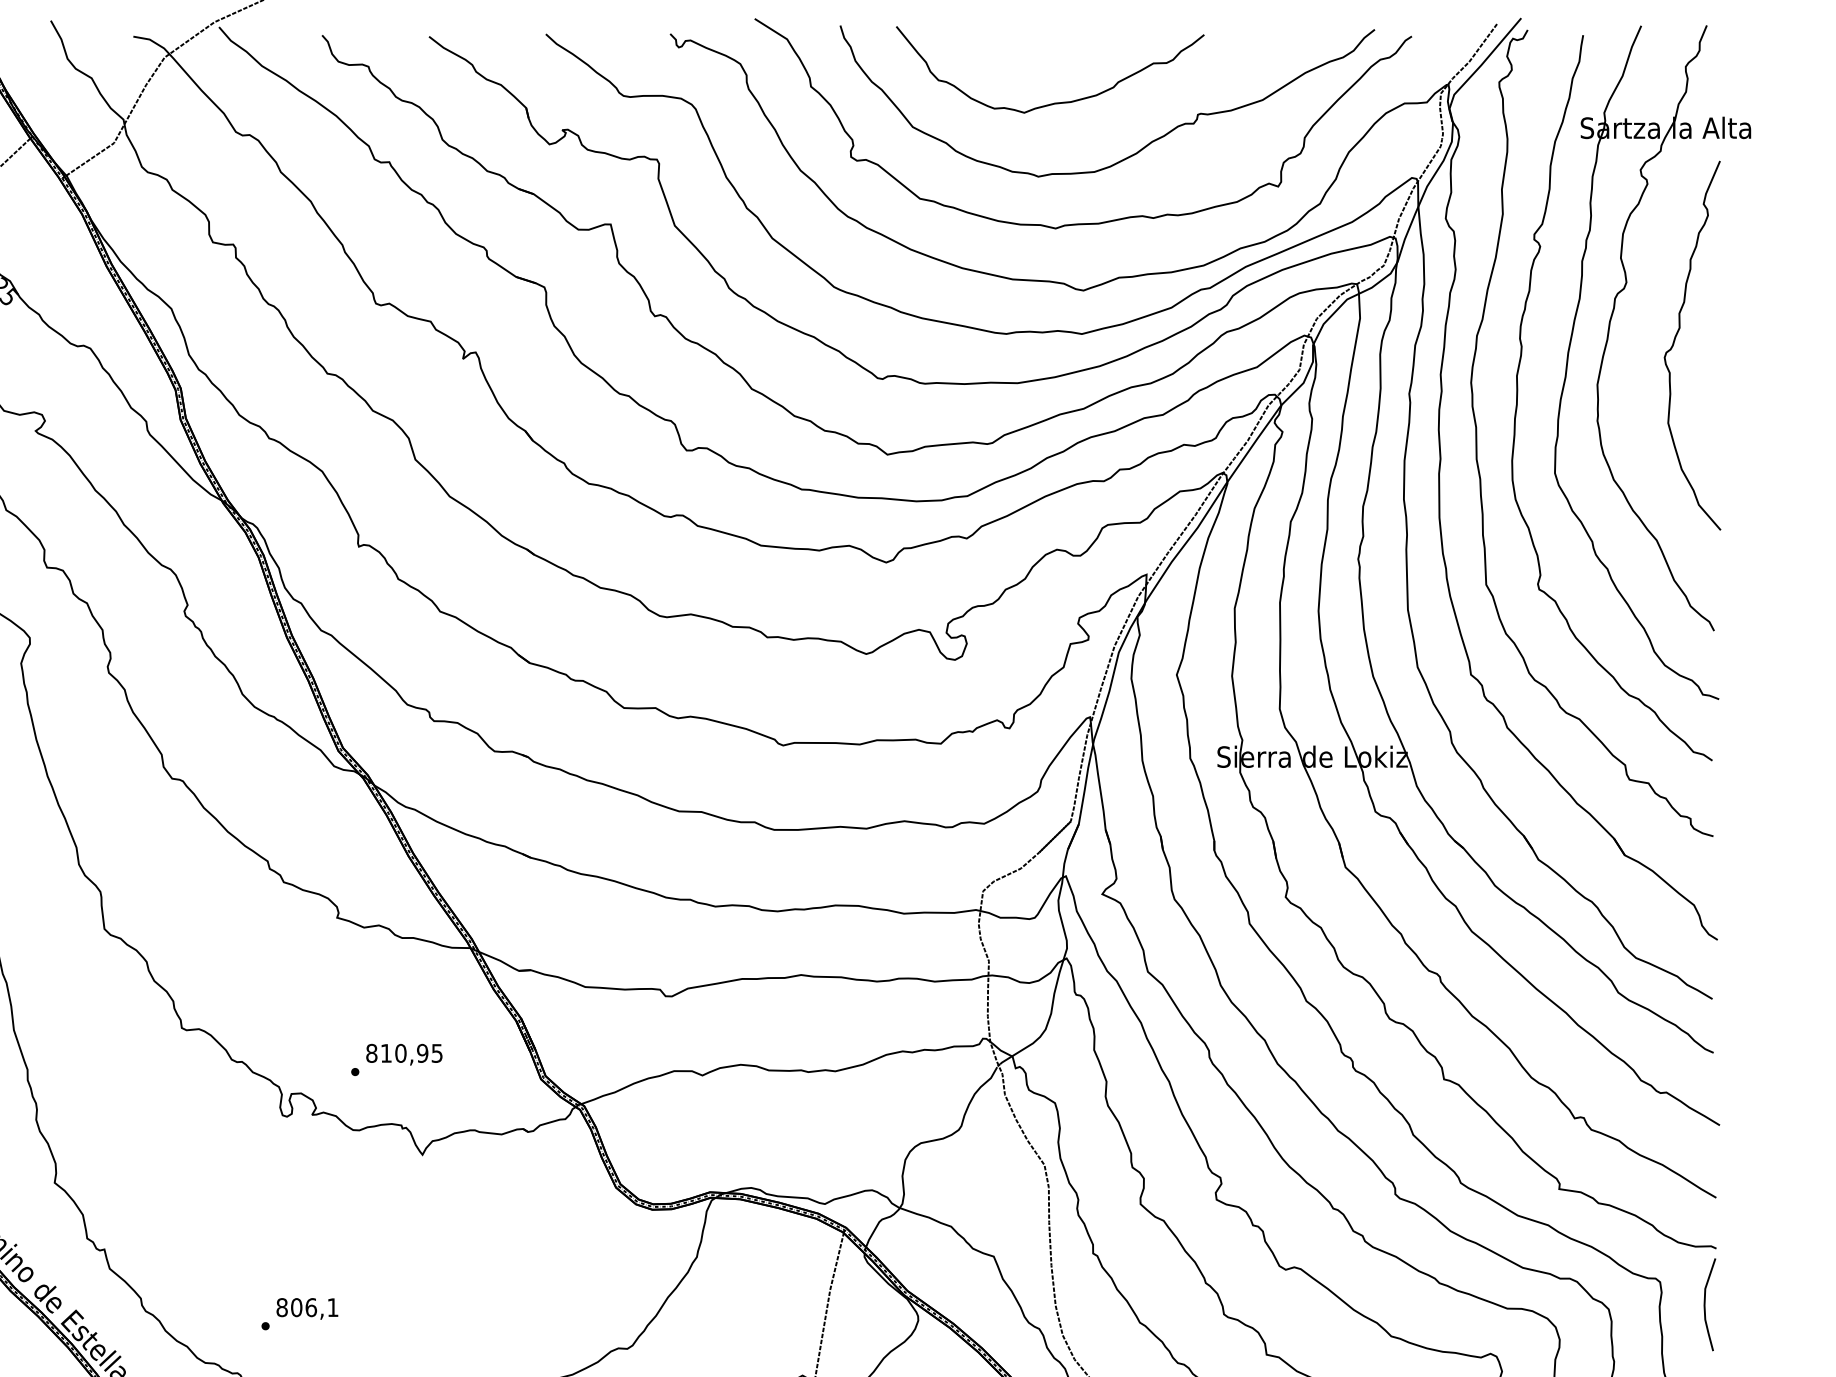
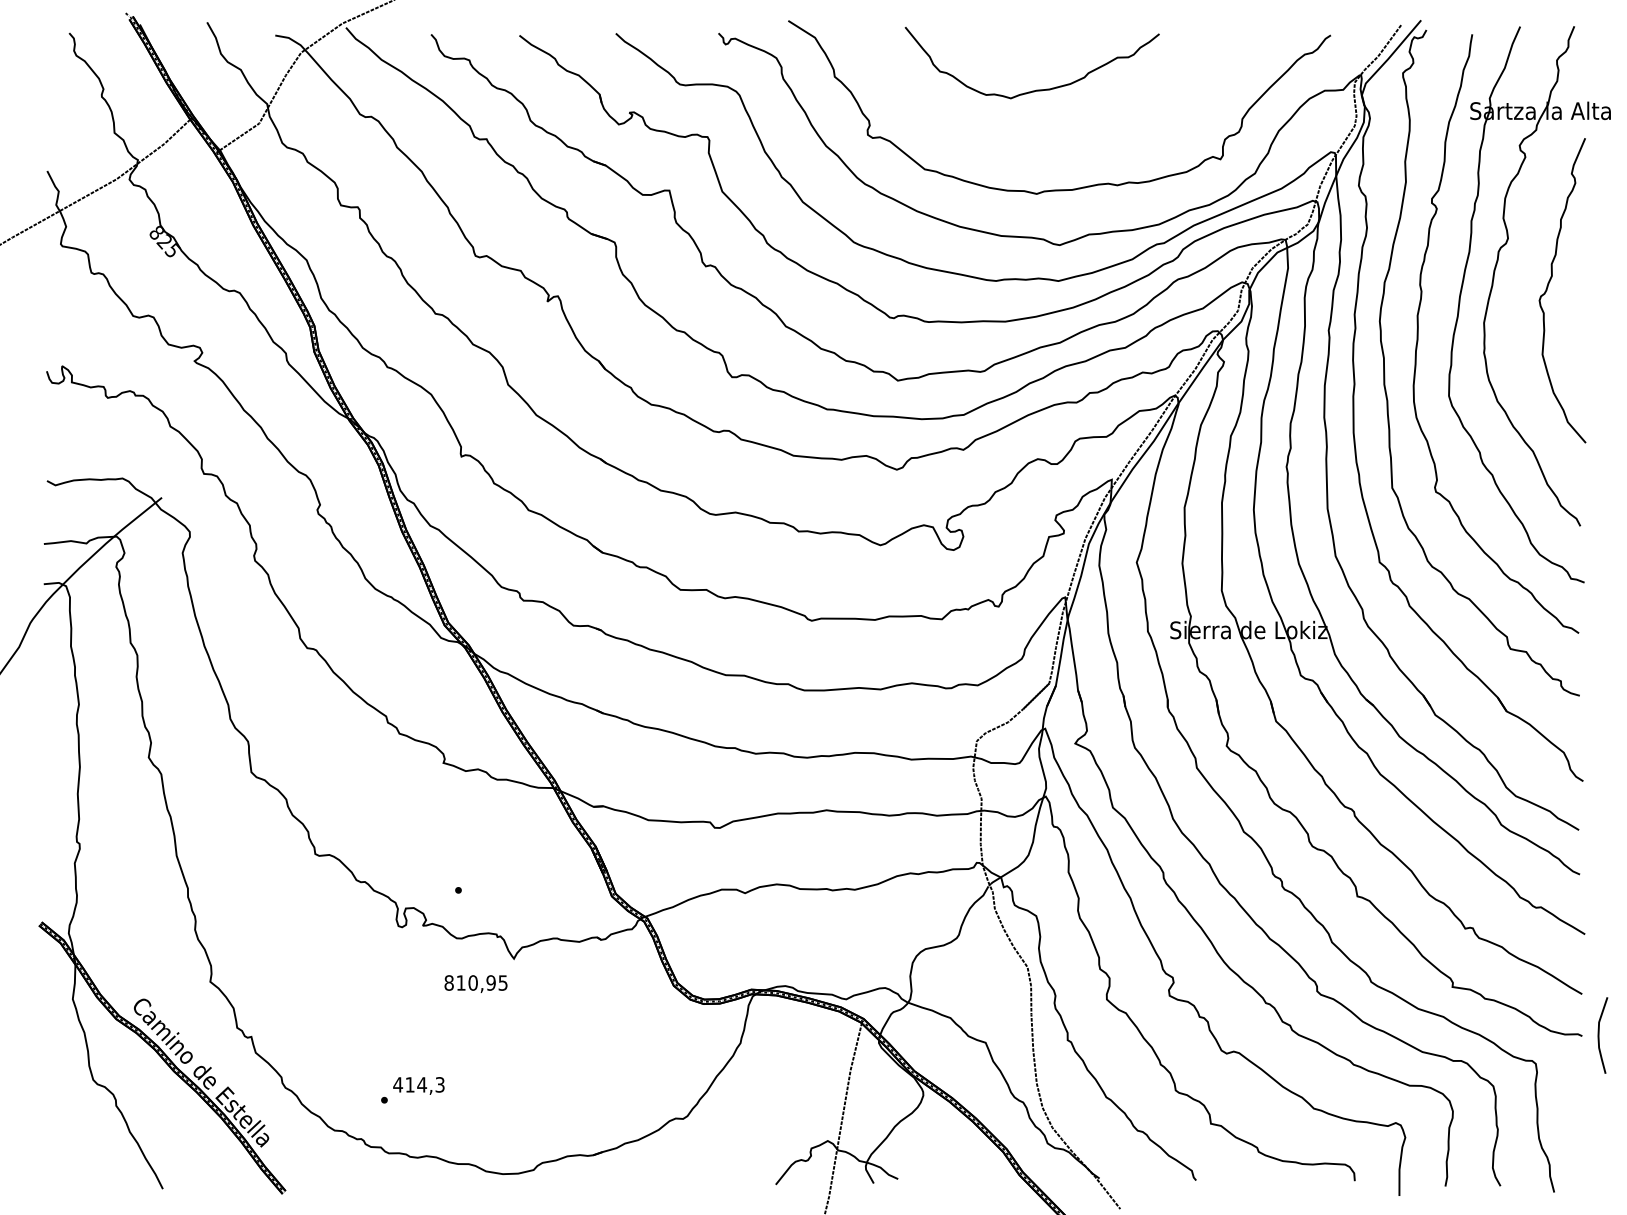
curve: (1141, 148) -> (1107, 127), removed
text: (403, 1054) -> (475, 983), moved
curve: (1705, 1304) -> (1599, 1035), moved
text: (306, 1307) -> (418, 1084), 806,1 -> 414,3

